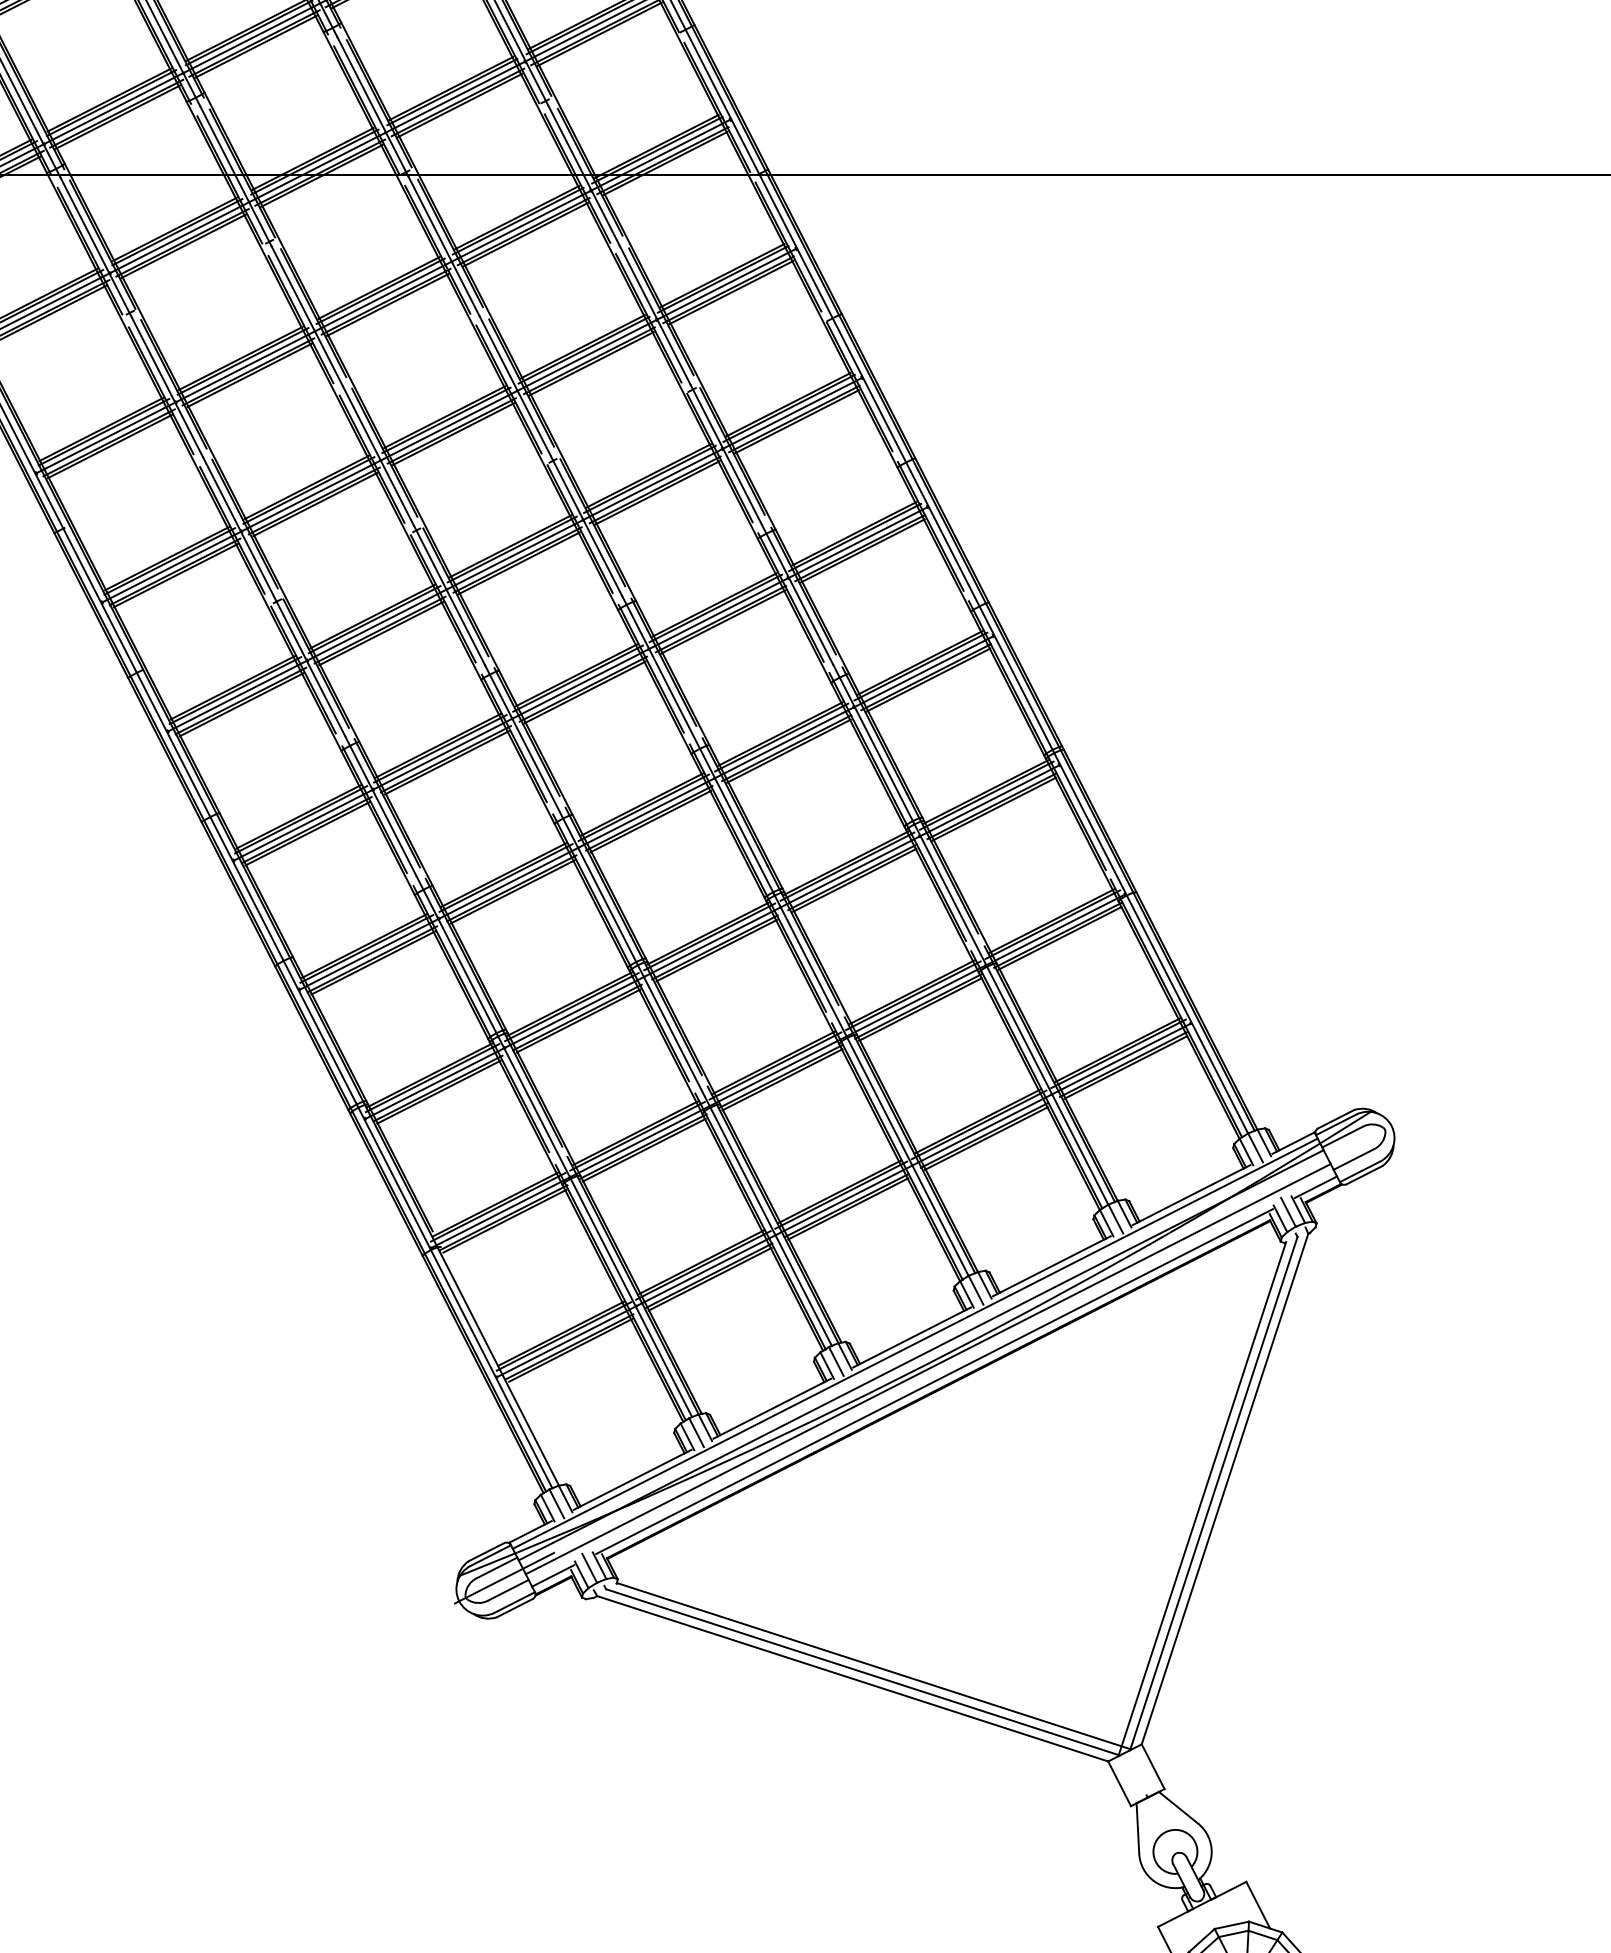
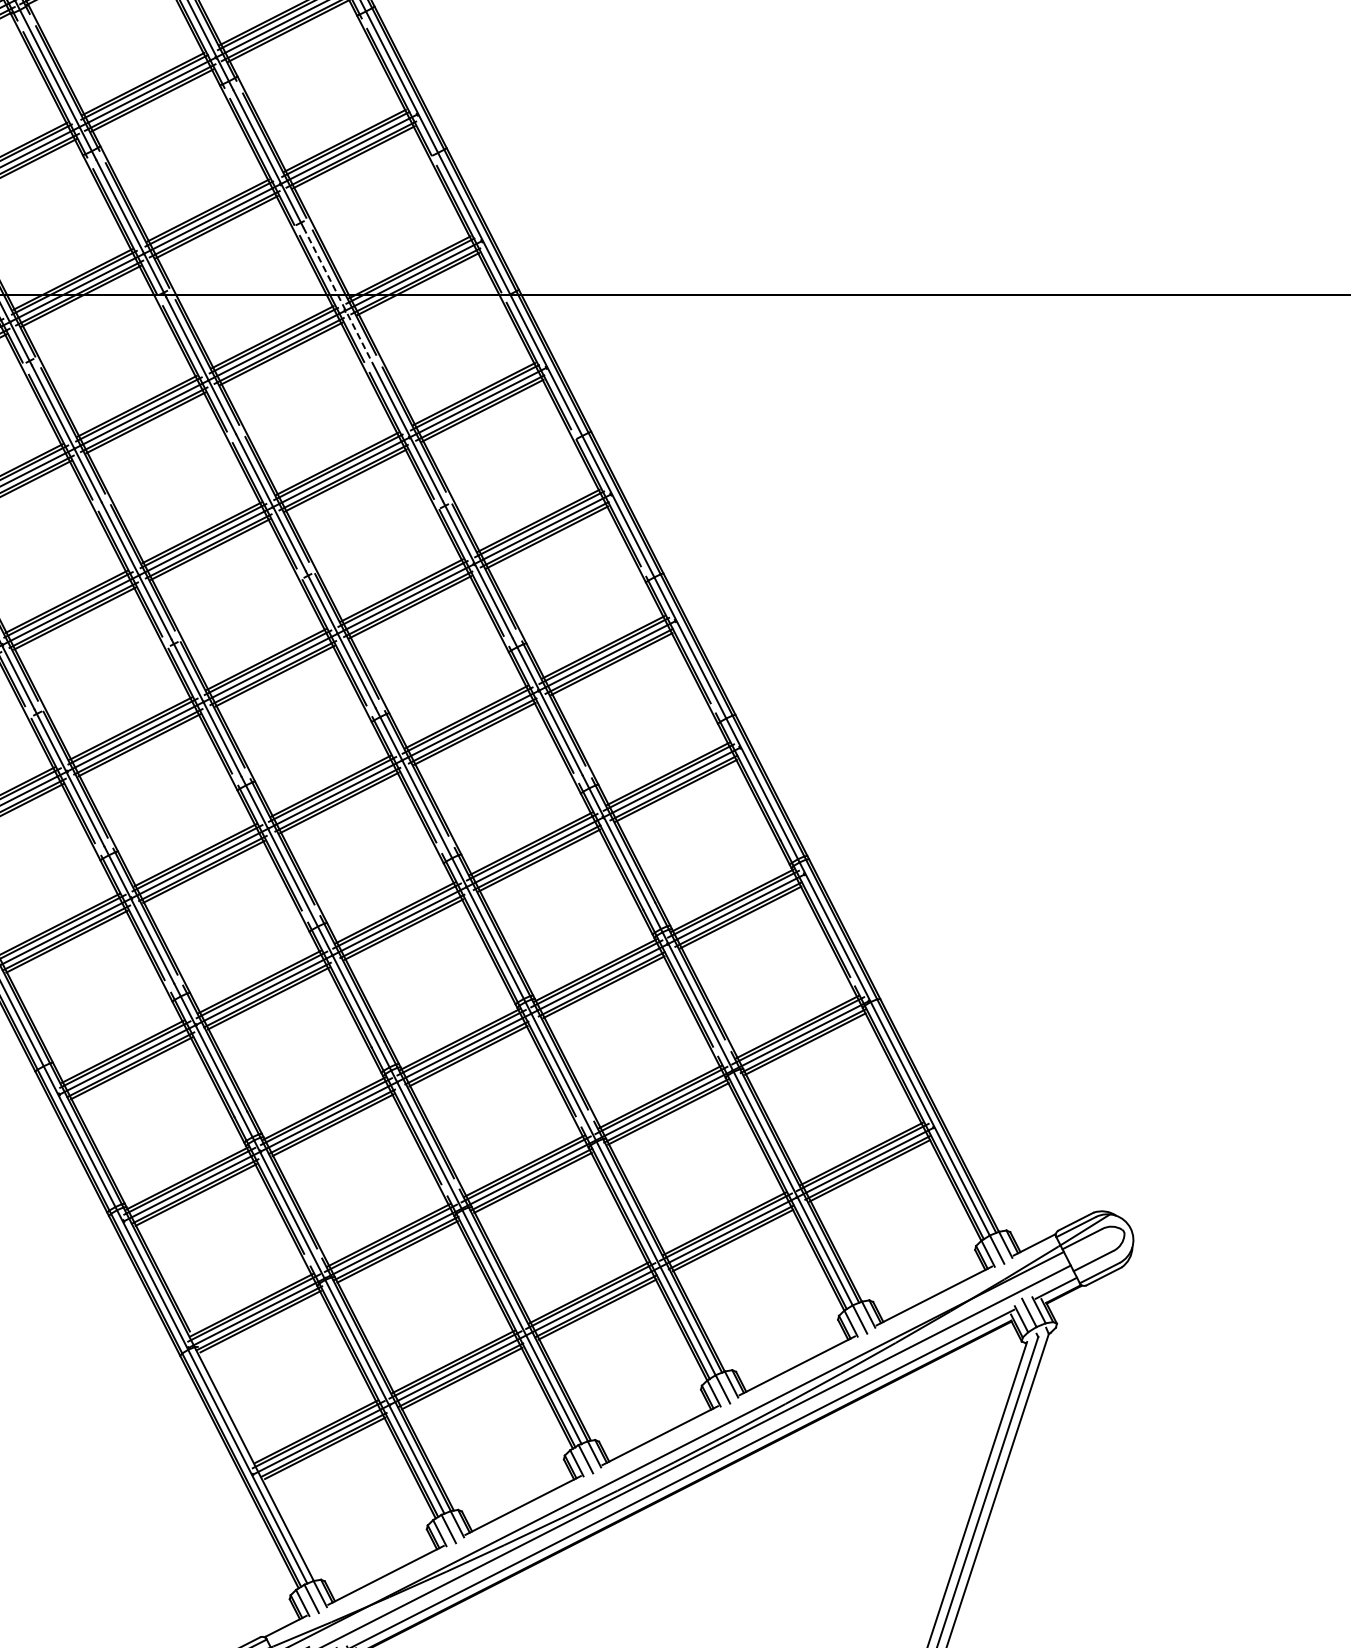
line: (584, 175) -> (338, 295), solid -> dashed
line: (914, 1343) -> (662, 1441), removed

